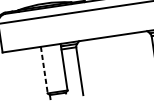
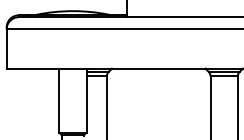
line: (44, 70) -> (59, 101), dashed -> solid

